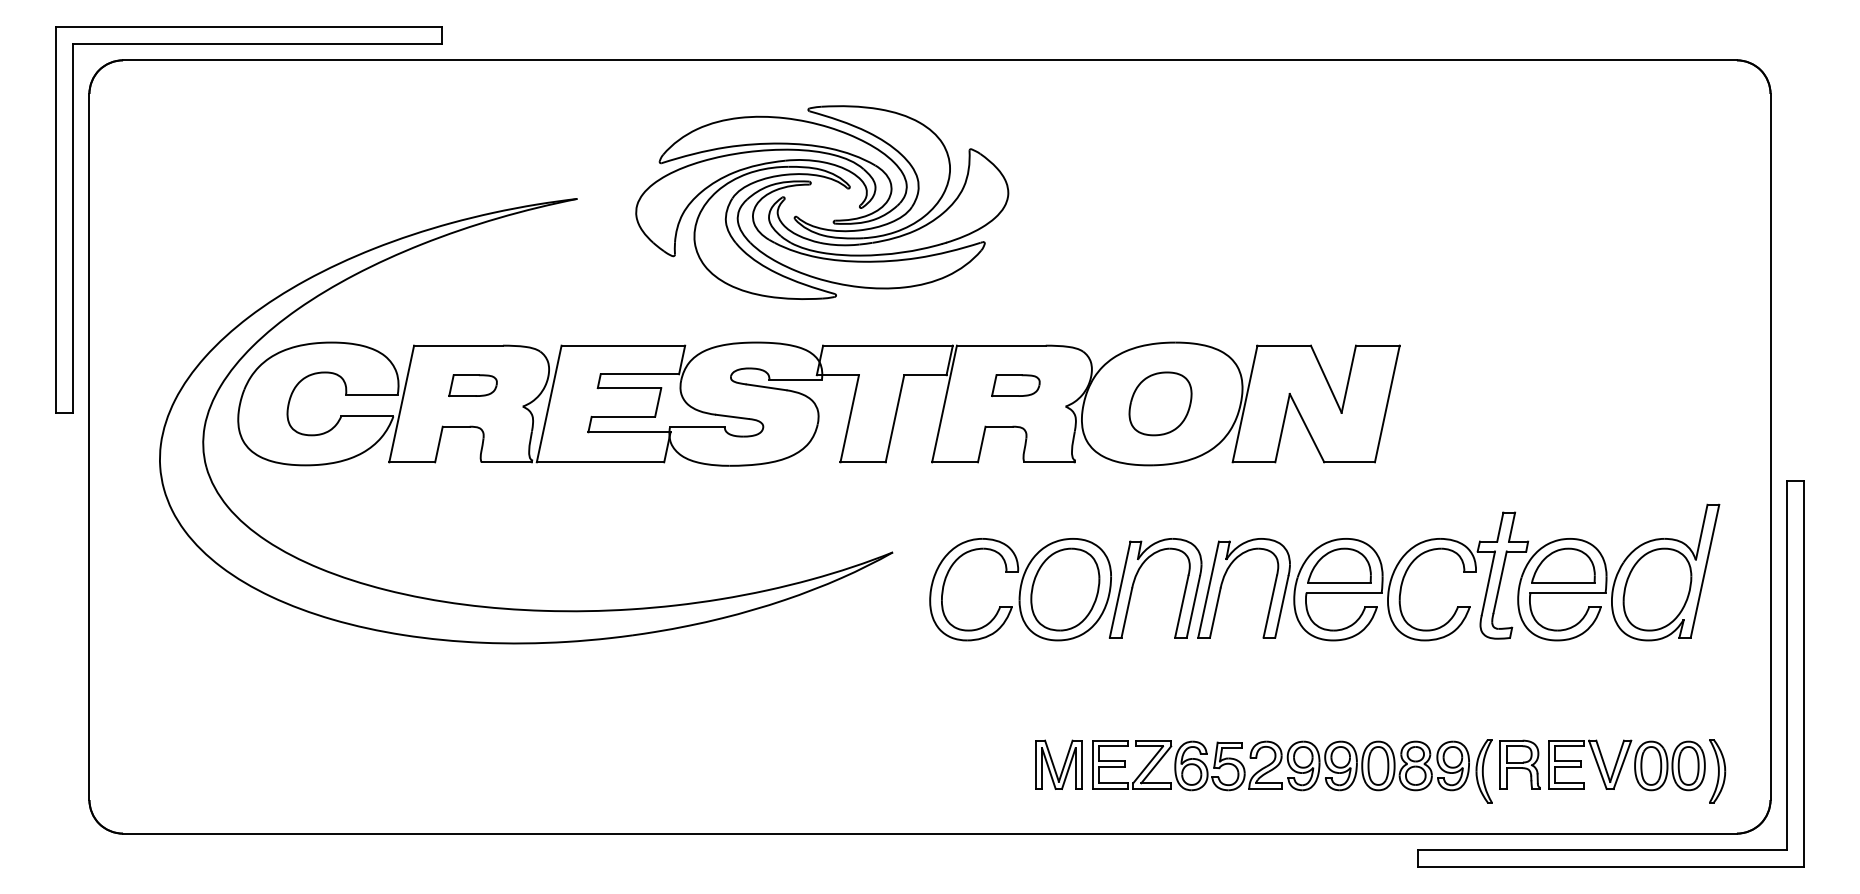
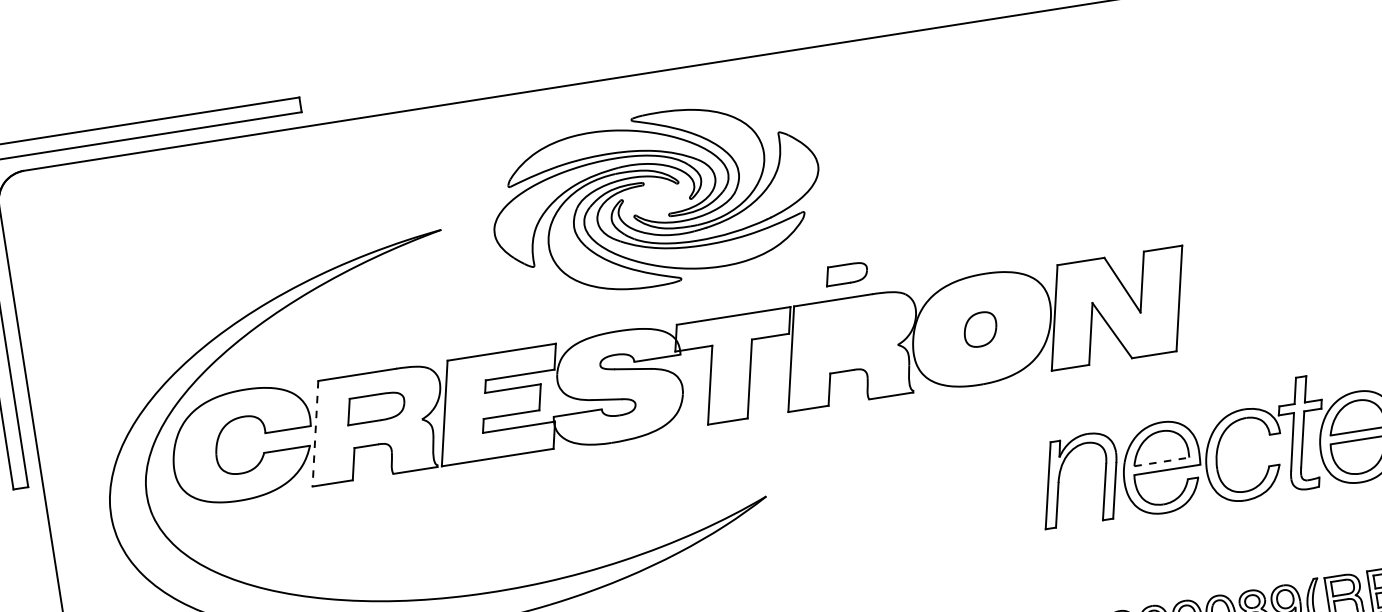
part: (472, 385) -> (374, 407), size x1.4
part: (1015, 385) -> (846, 273), moved
line: (401, 403) -> (315, 433), solid -> dashed
part: (1160, 403) -> (980, 329), size x0.6
line: (1339, 582) -> (1161, 461), solid -> dashed
part: (1065, 589) -> (922, 505), removed

